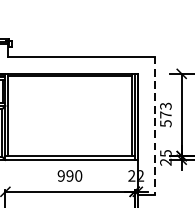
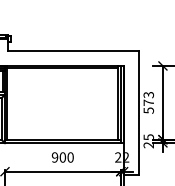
line: (155, 125) -> (139, 112), dashed -> solid
text: (69, 175) -> (62, 157), 990 -> 900

